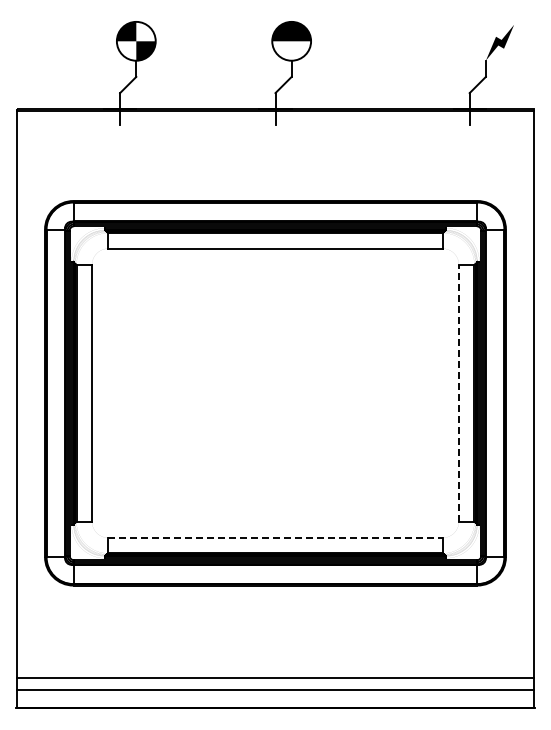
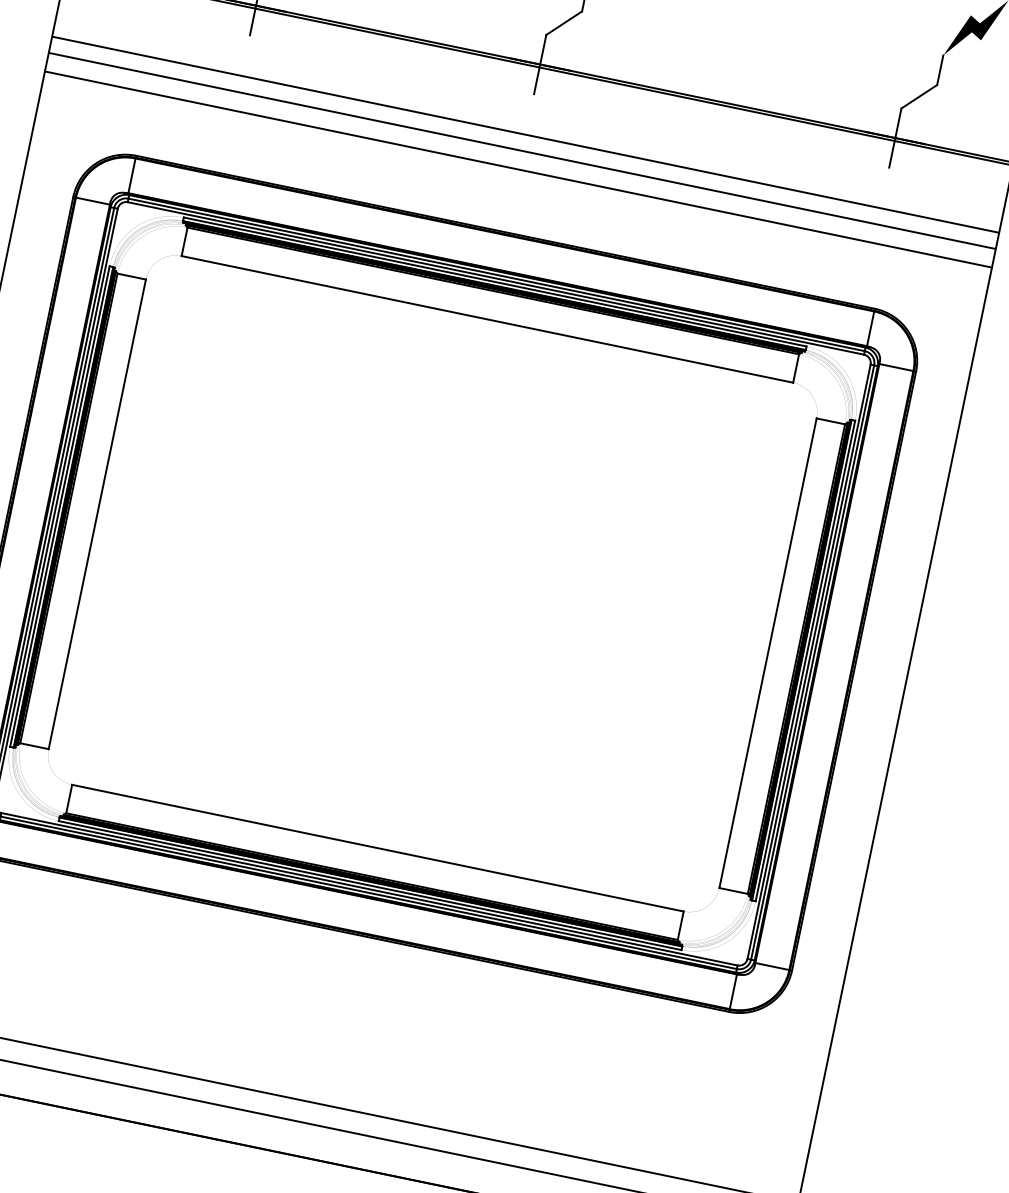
line: (275, 147) -> (525, 134), added
line: (275, 156) -> (522, 150), added
line: (275, 166) -> (518, 169), added
line: (458, 392) -> (767, 651), dashed -> solid
line: (275, 537) -> (378, 847), dashed -> solid

